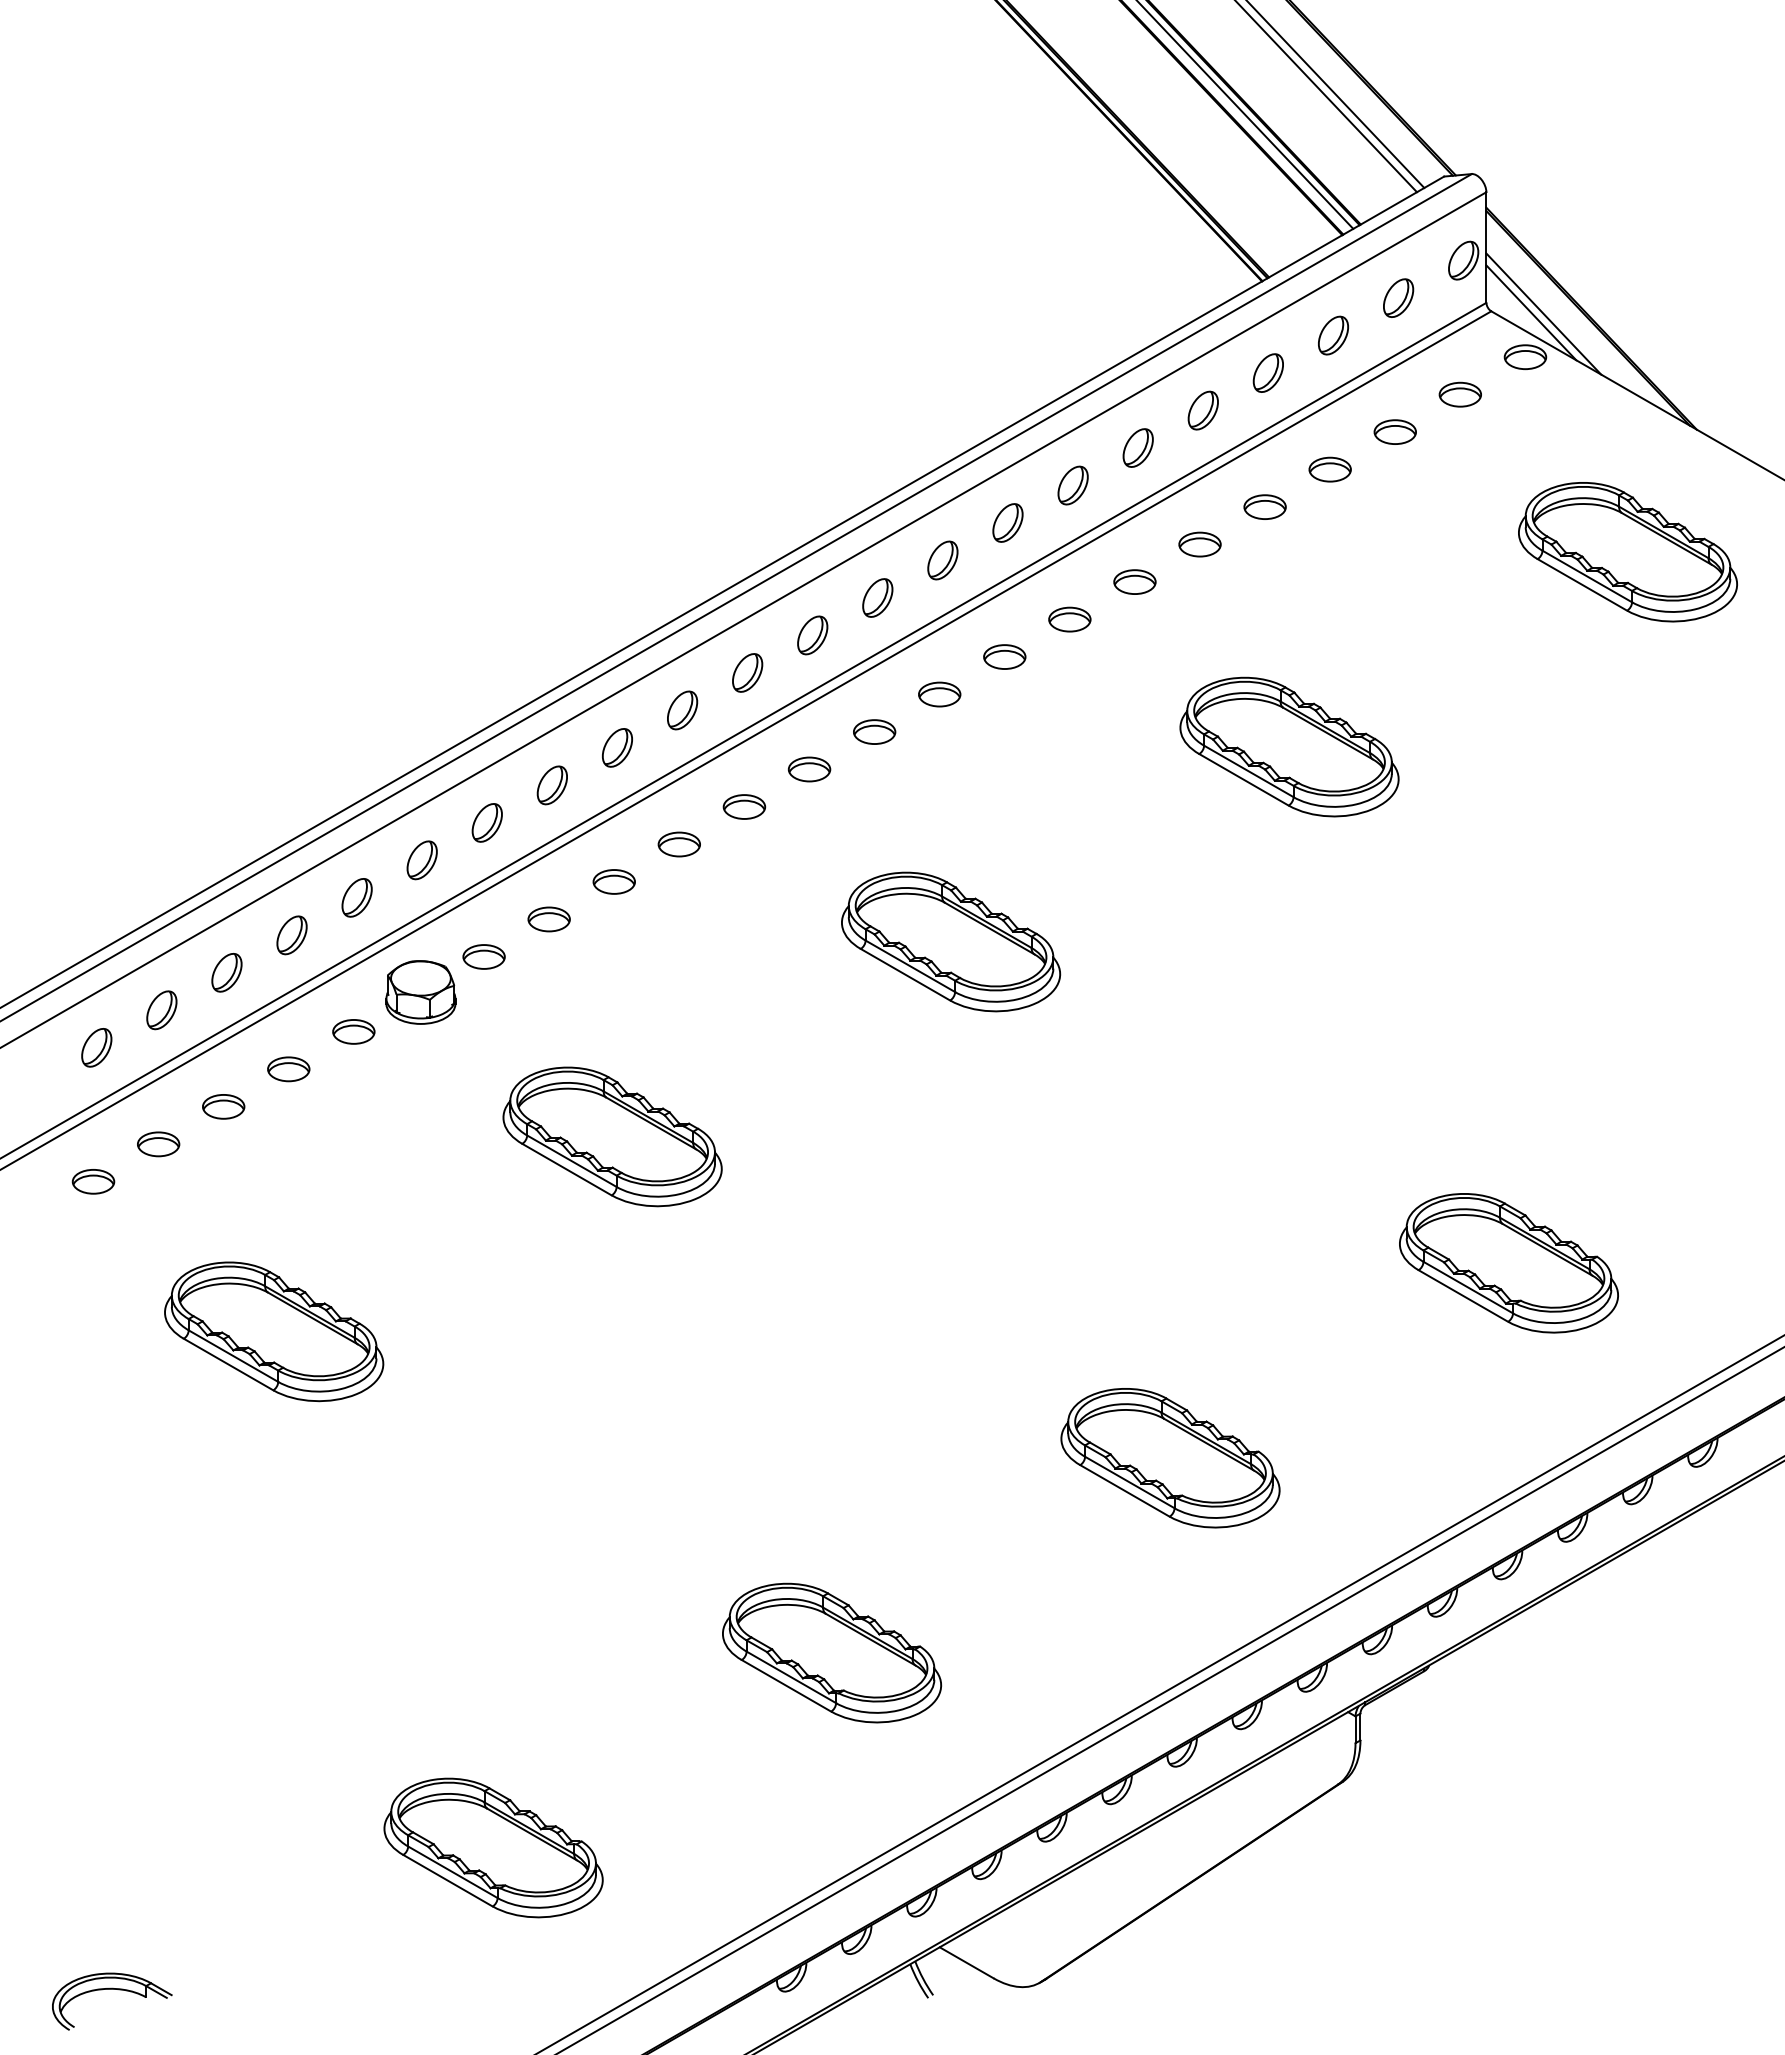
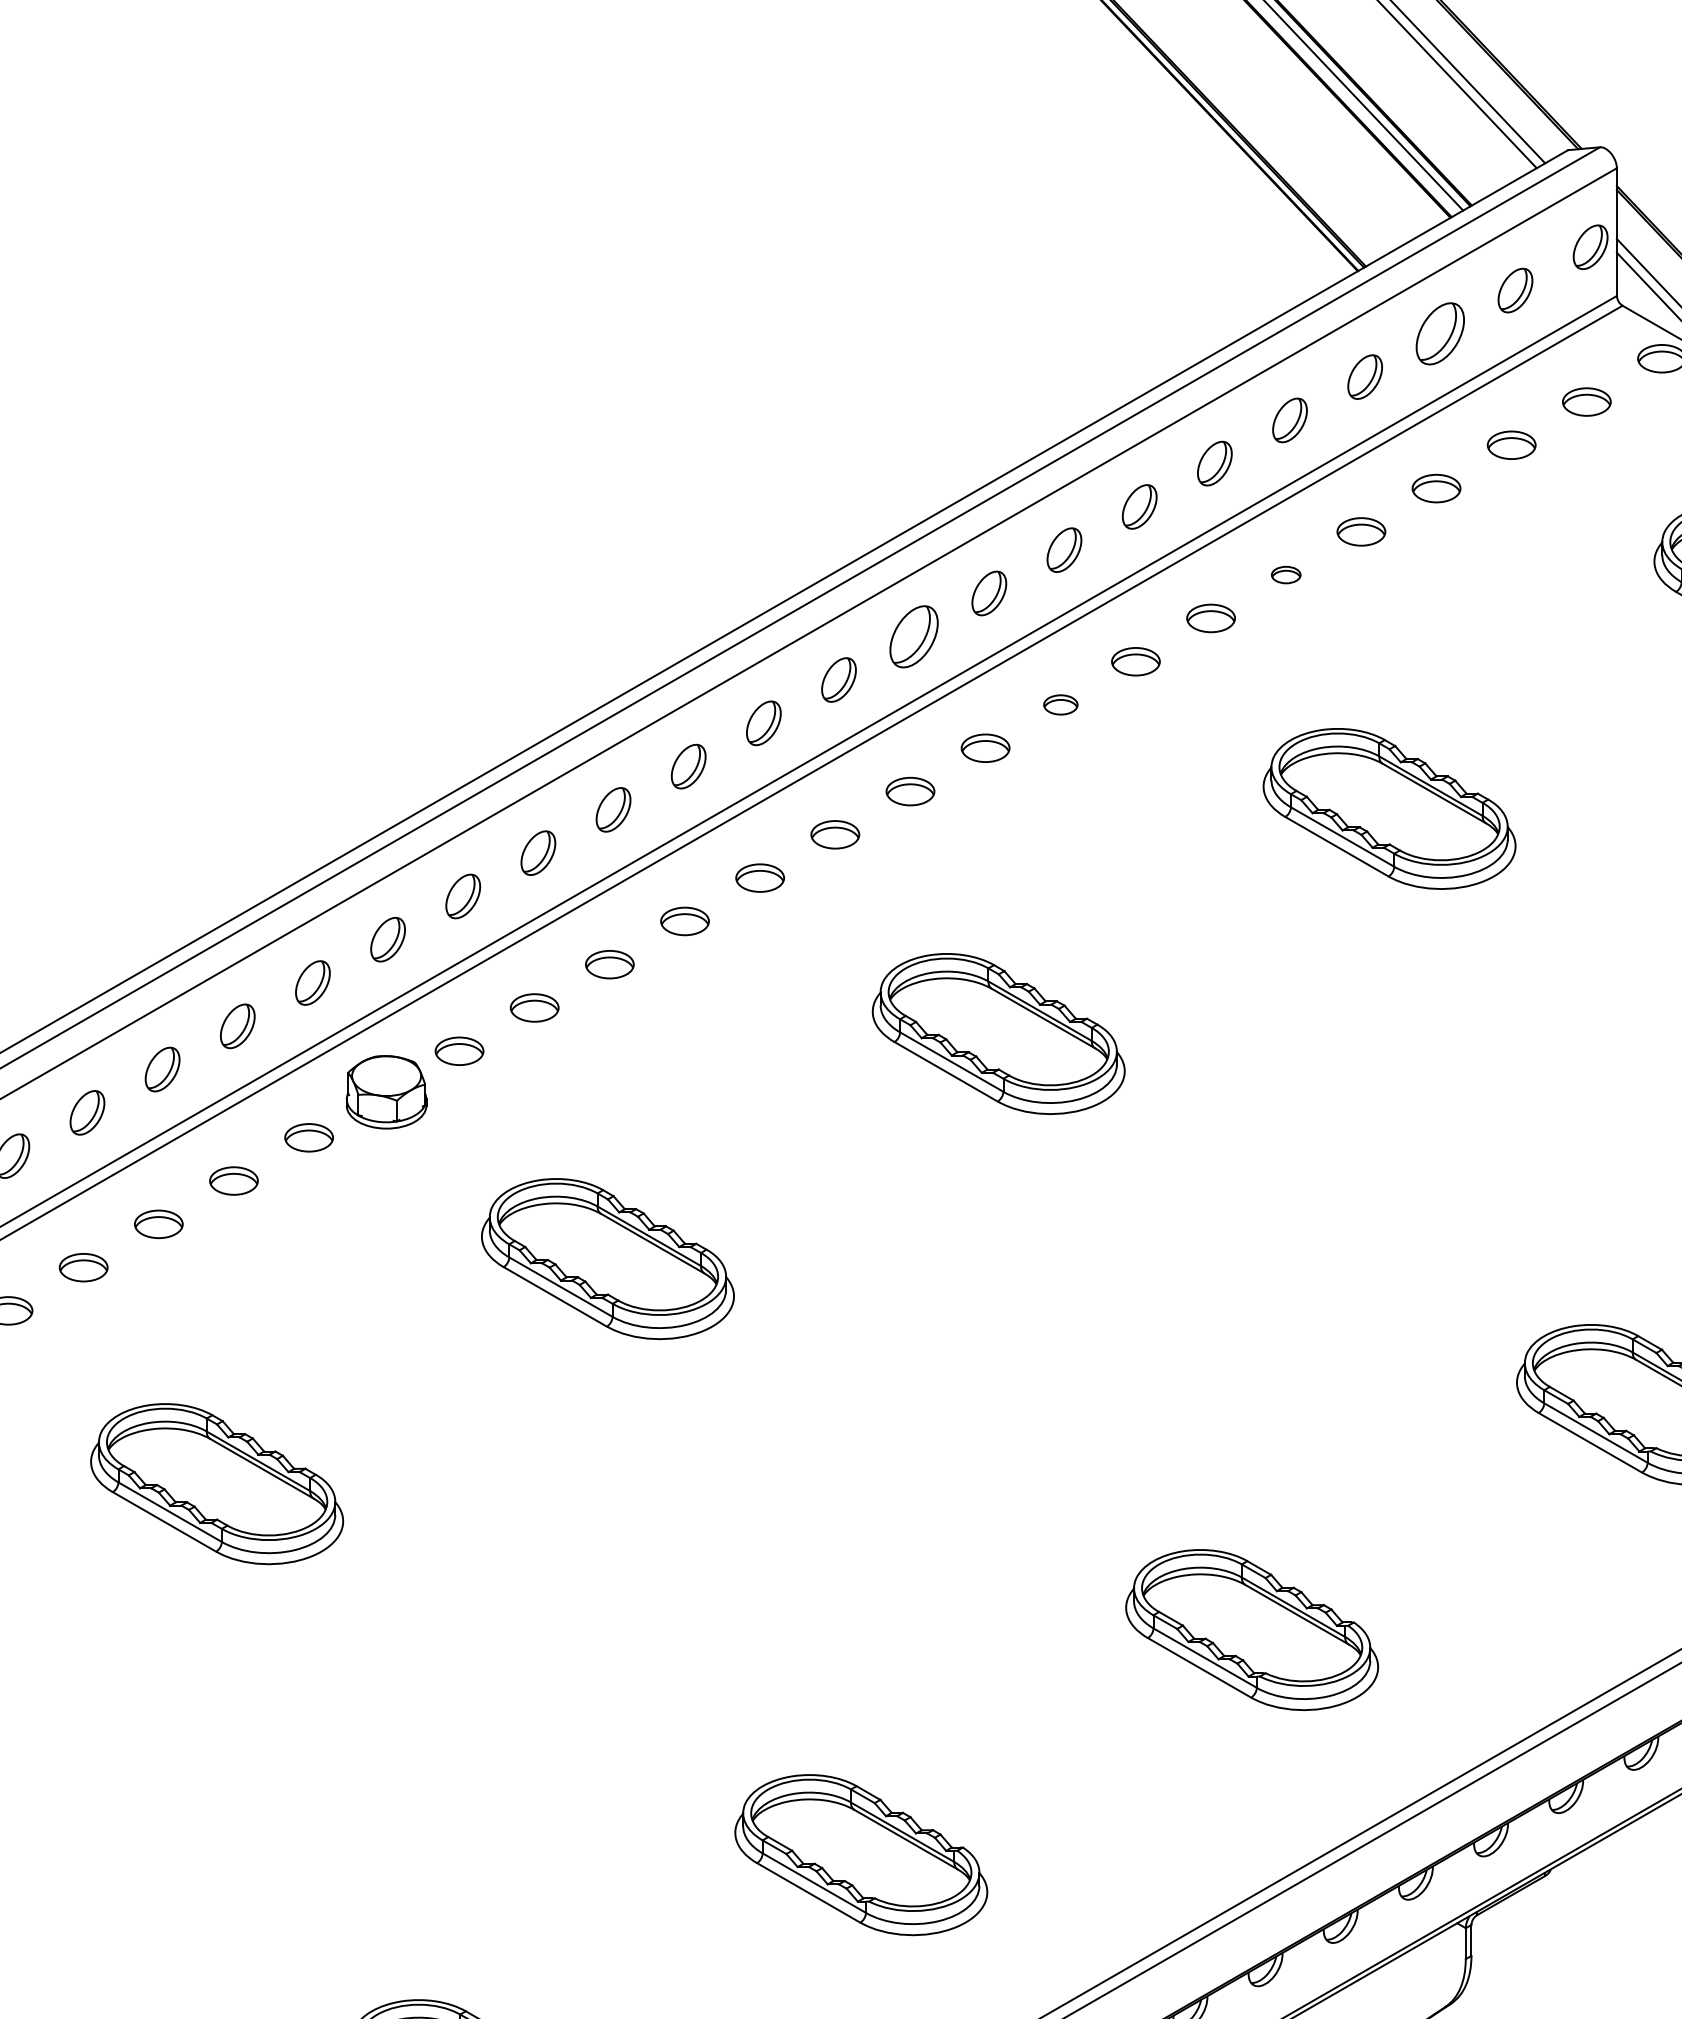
part: (1333, 335) -> (1440, 333), size x1.4
part: (1199, 544) -> (1285, 575), size x0.6
part: (877, 597) -> (913, 636), size x1.4
part: (1004, 656) -> (1060, 704), size x0.7

